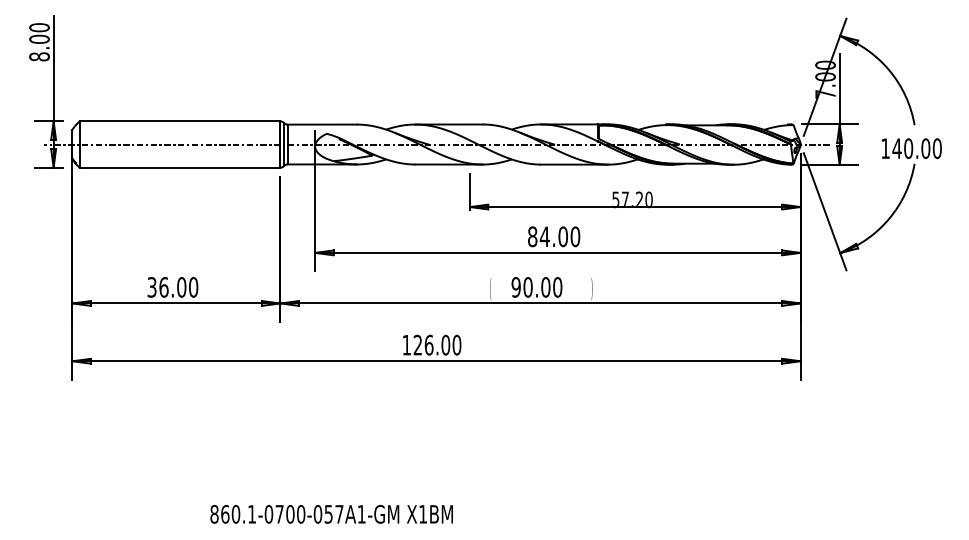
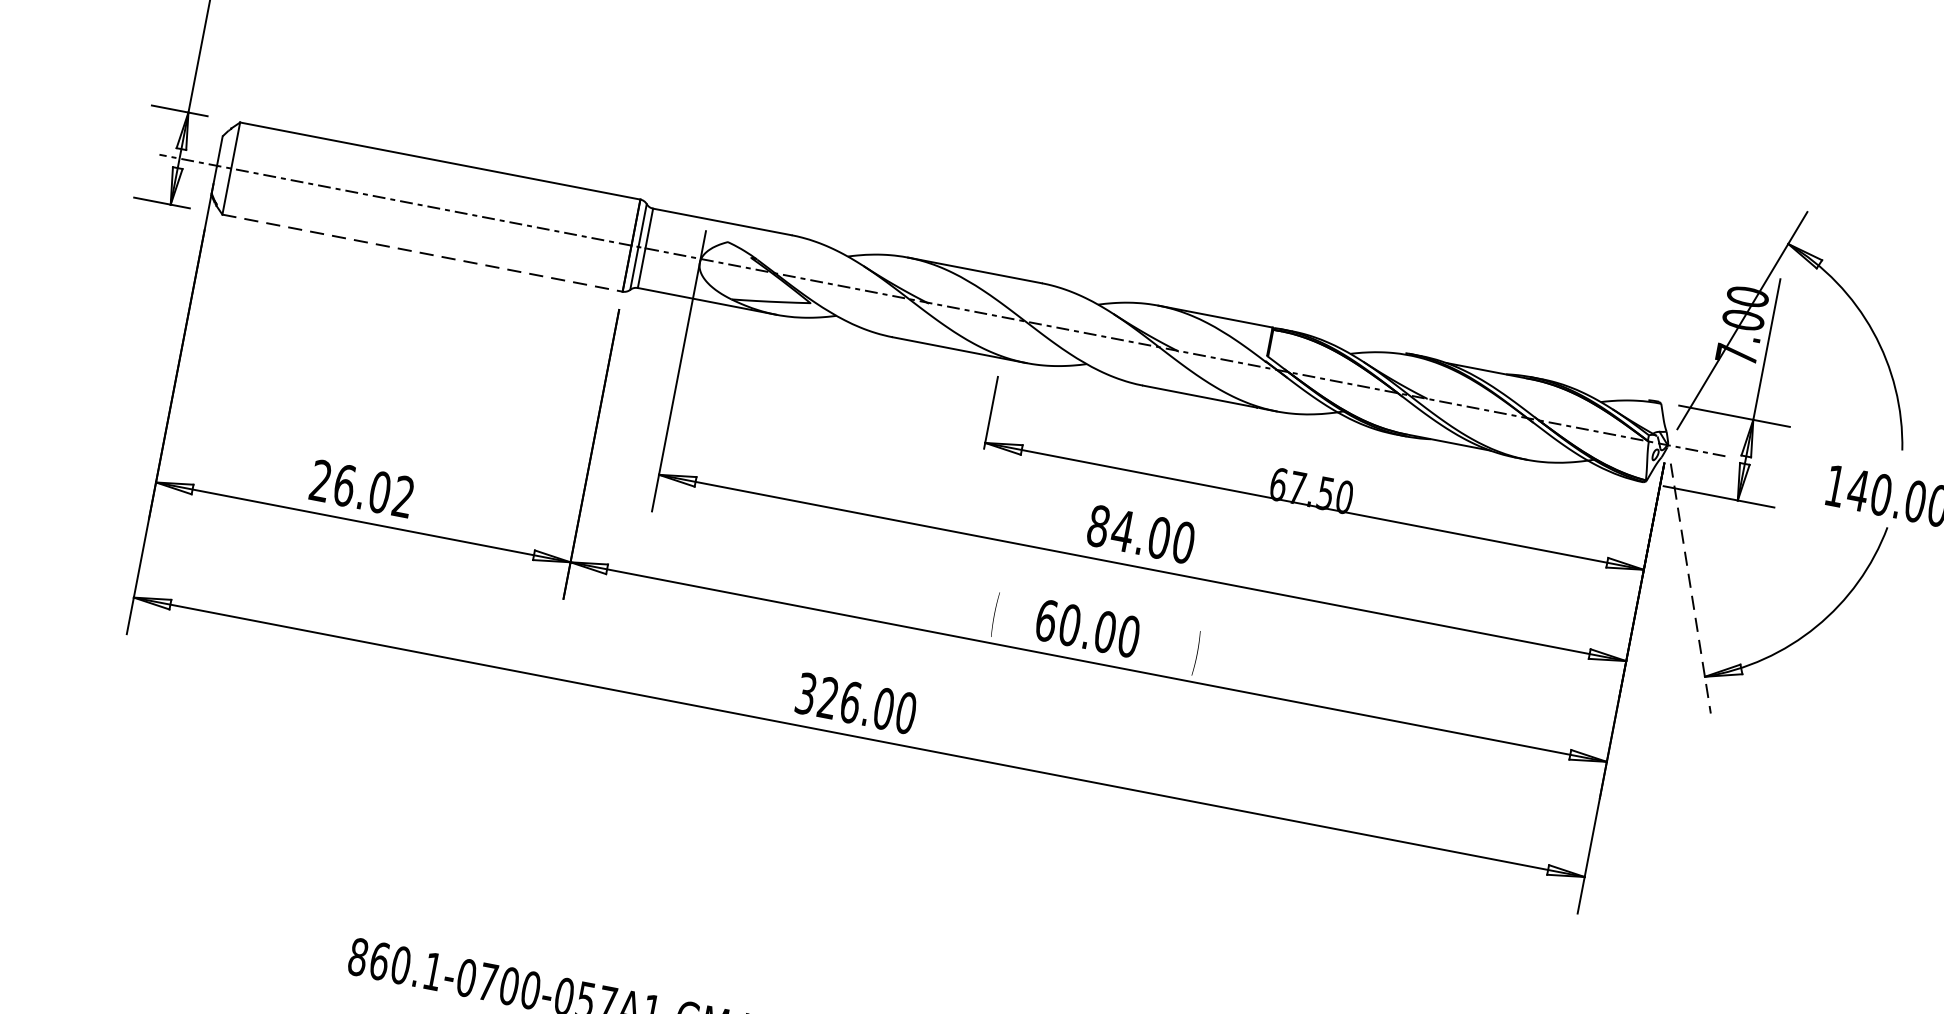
line: (180, 167) -> (423, 253), solid -> dashed
text: (627, 199) -> (1301, 488), 57.20 -> 67.50
line: (825, 212) -> (1691, 590), solid -> dashed
text: (172, 287) -> (361, 489), 36.00 -> 26.02
text: (515, 287) -> (1044, 620), 90.00 -> 60.00
text: (406, 344) -> (805, 692), 126.00 -> 326.00

